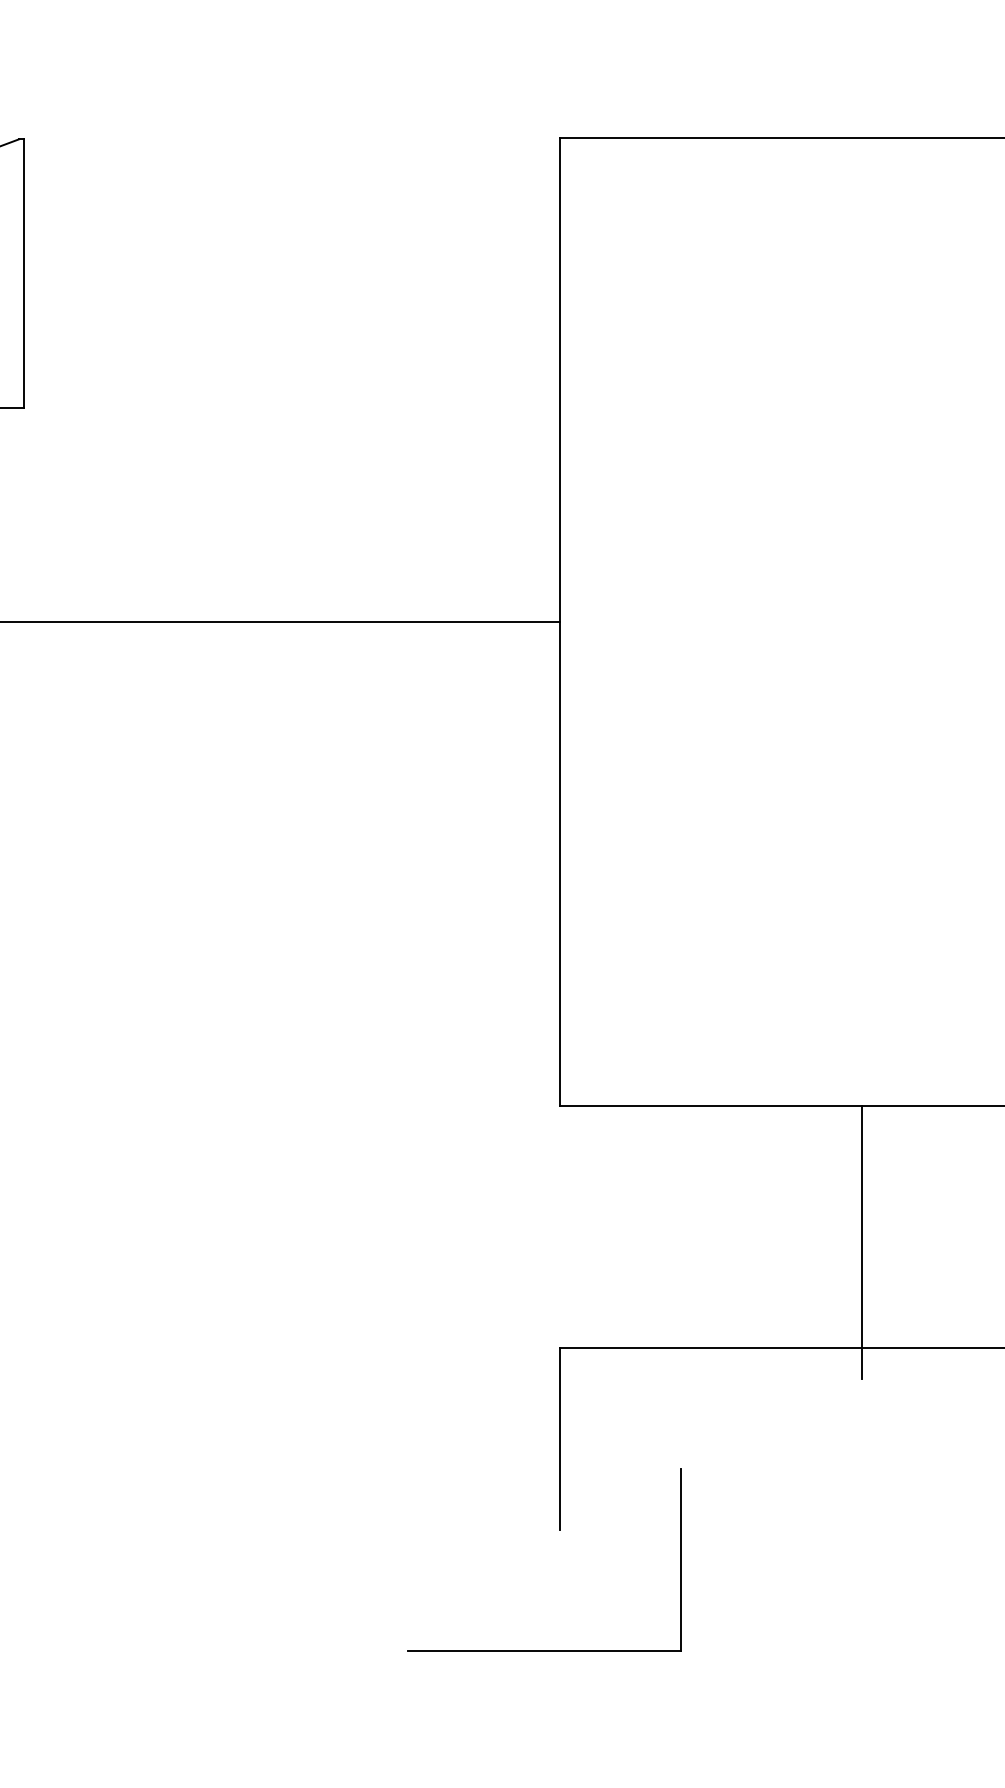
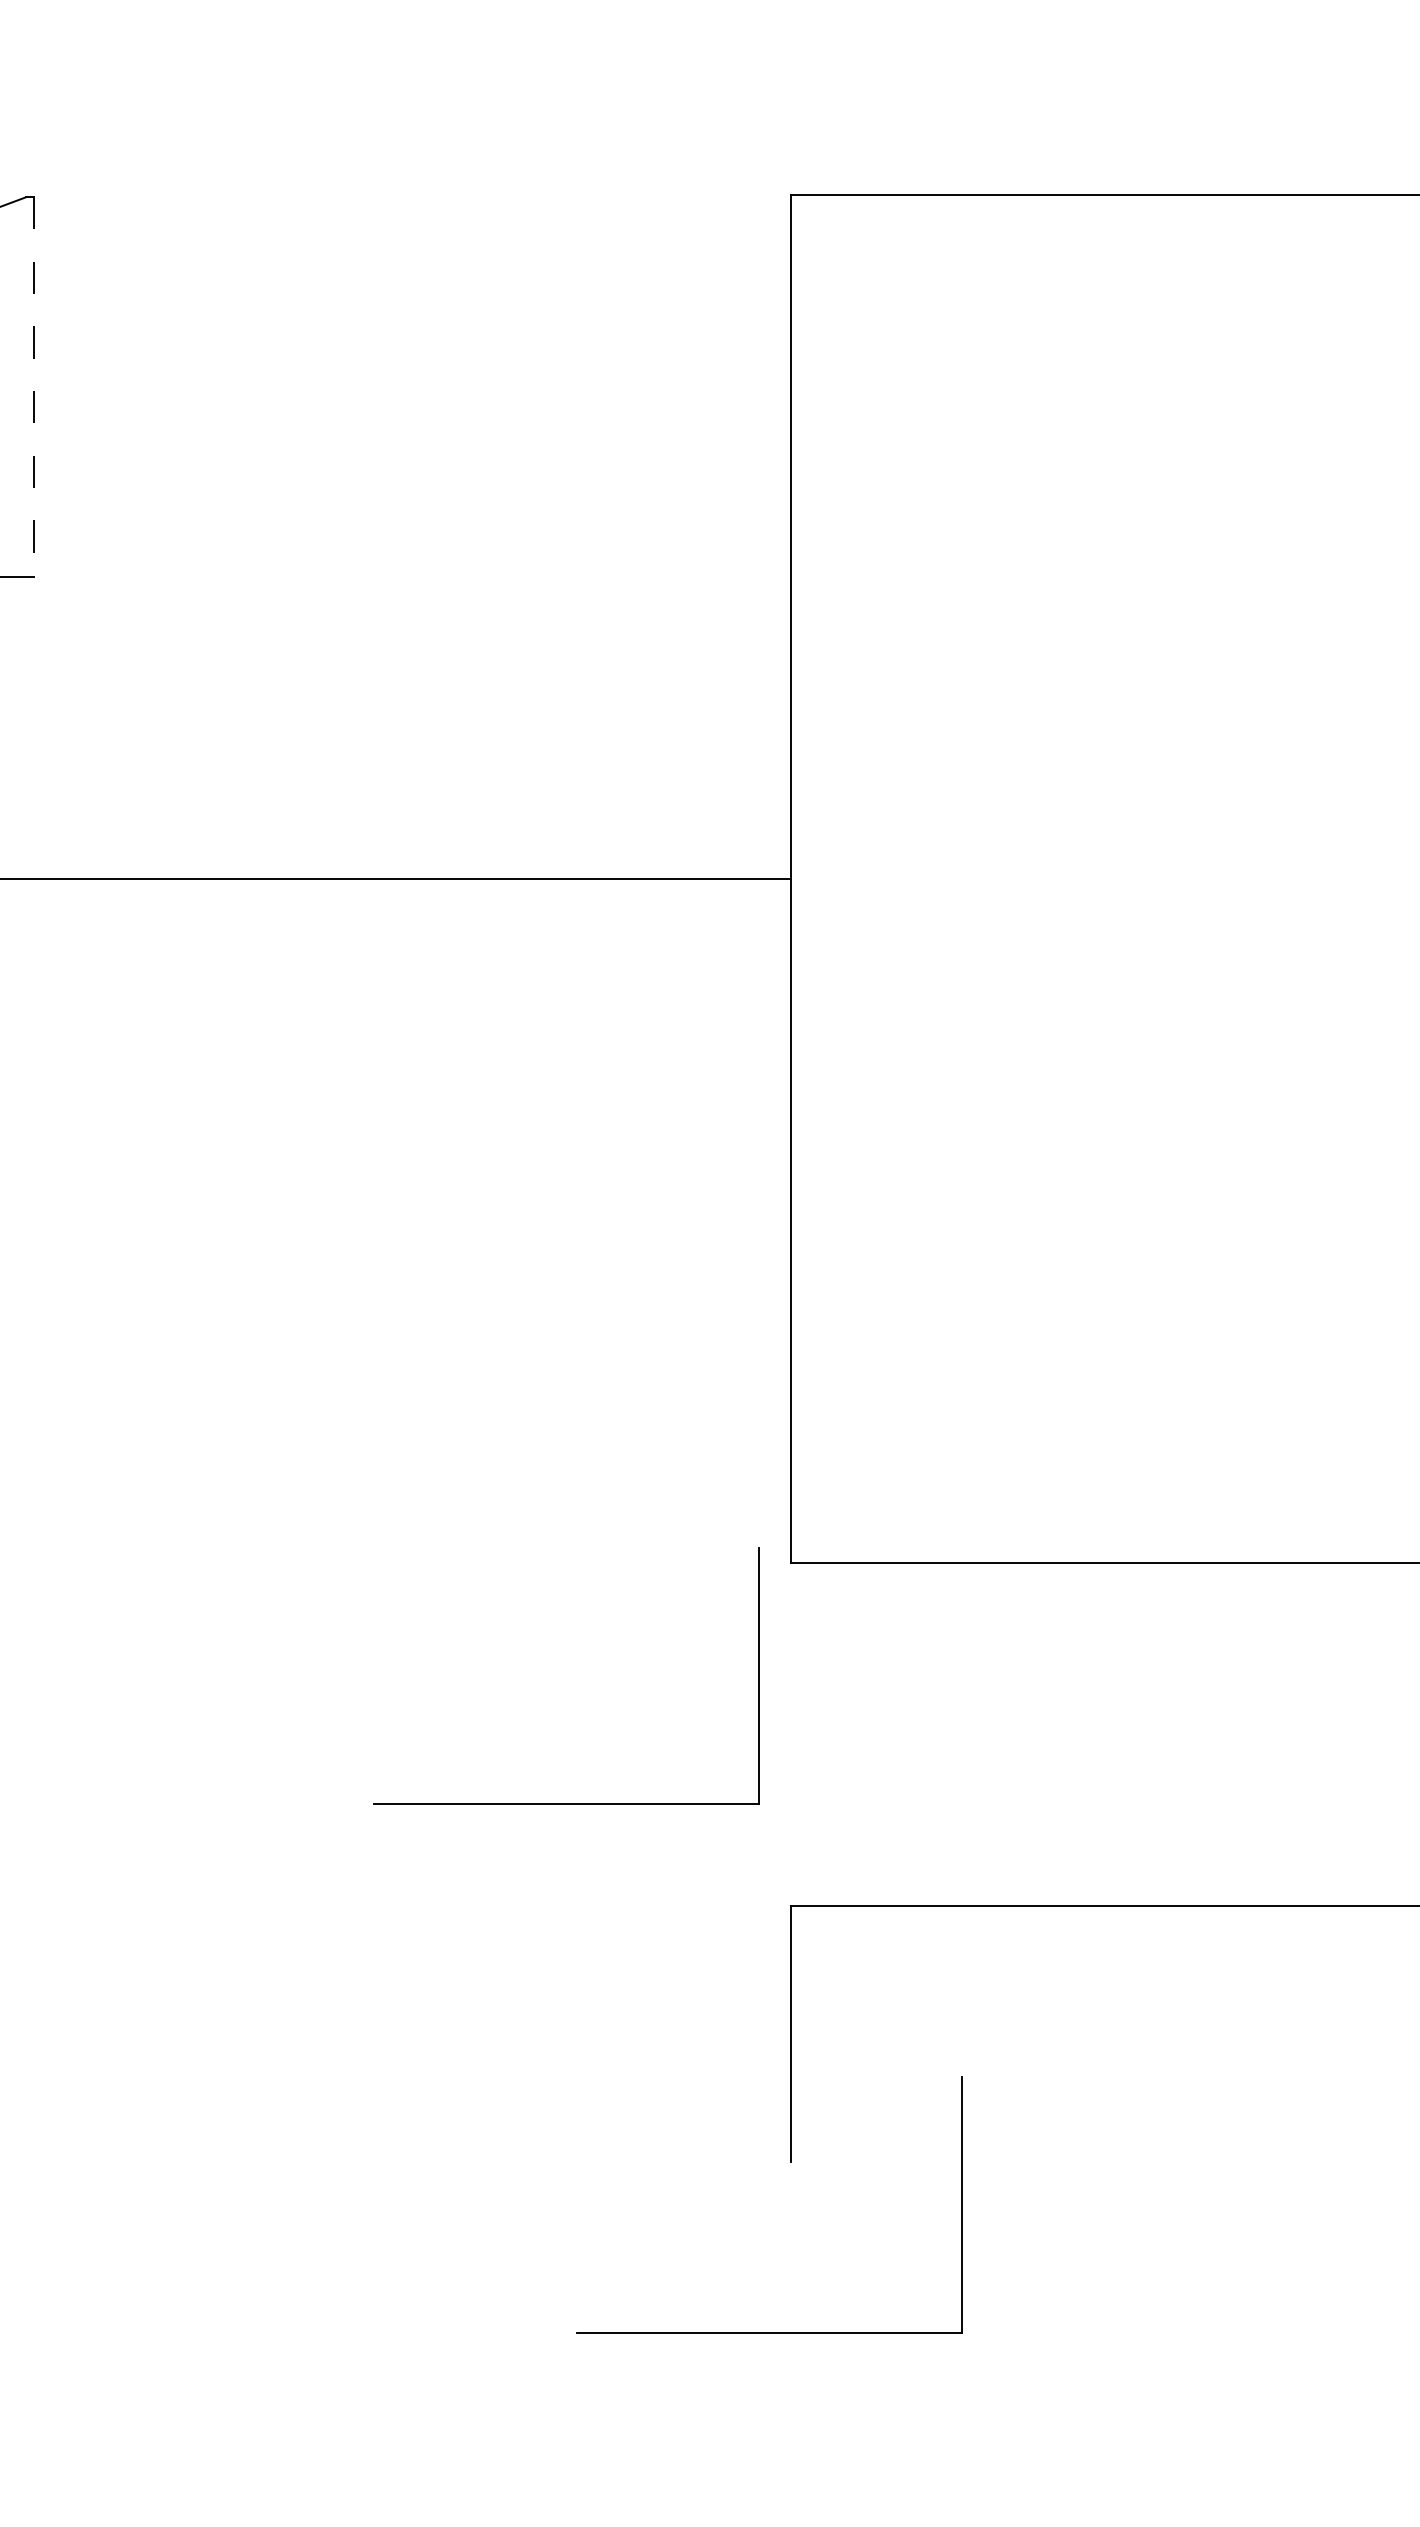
line: (23, 274) -> (33, 387), solid -> dashed
line: (862, 1242) -> (1218, 1755), removed
part: (400, 1276) -> (566, 1803), added

